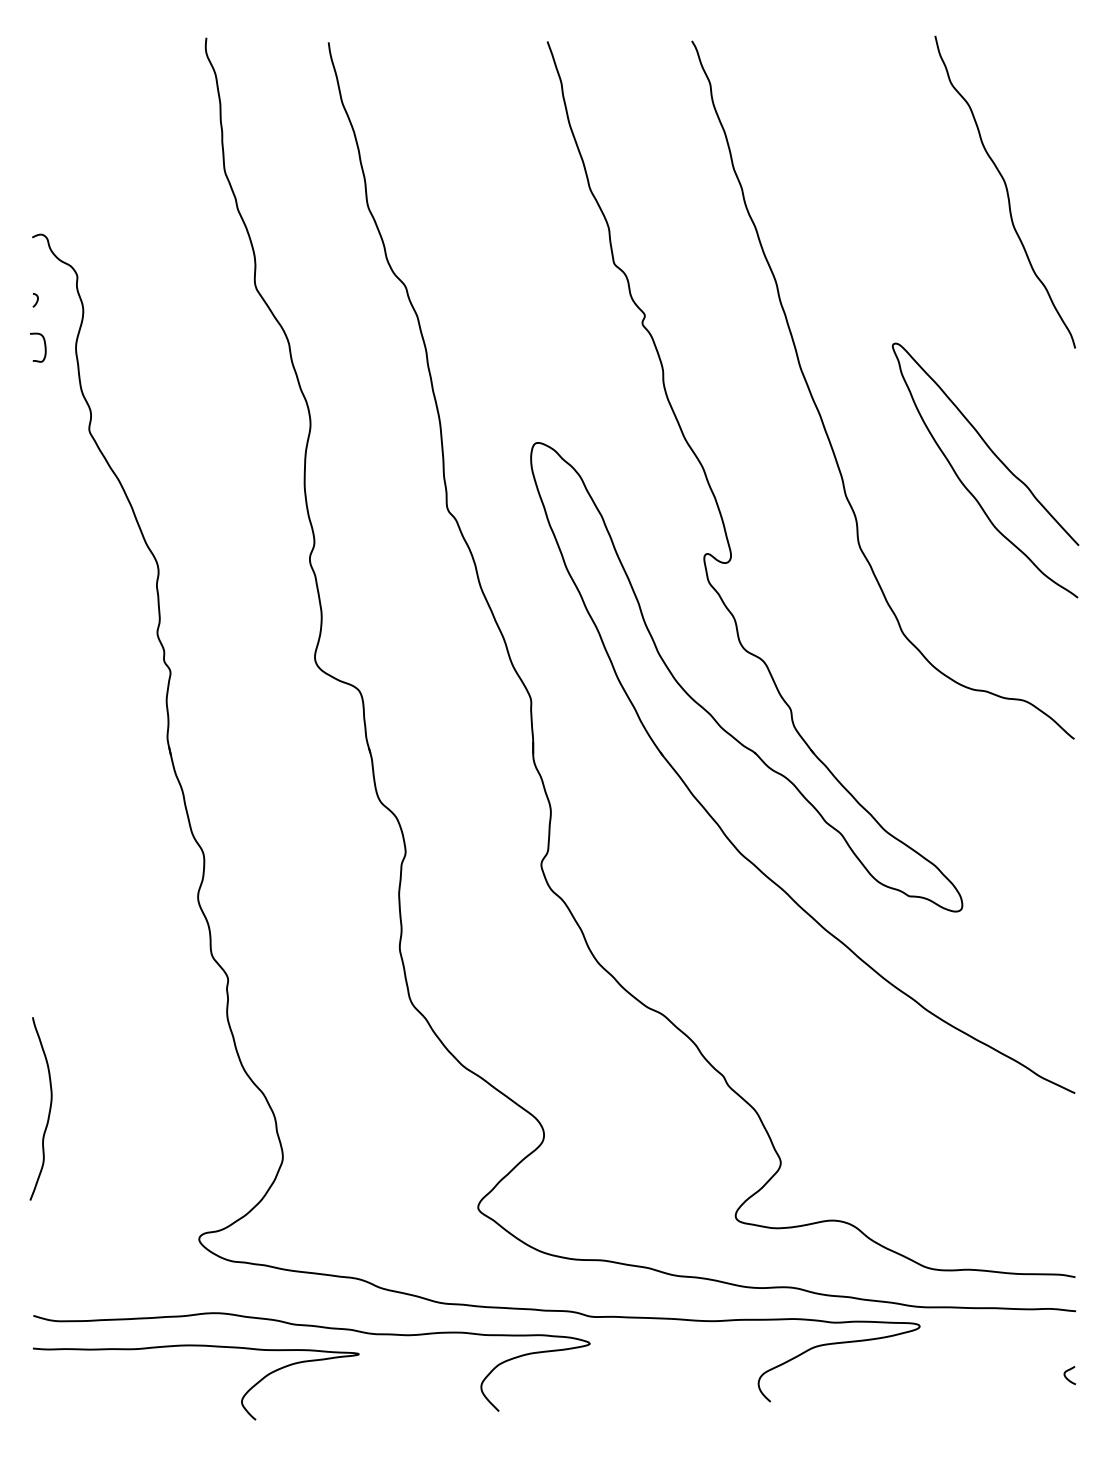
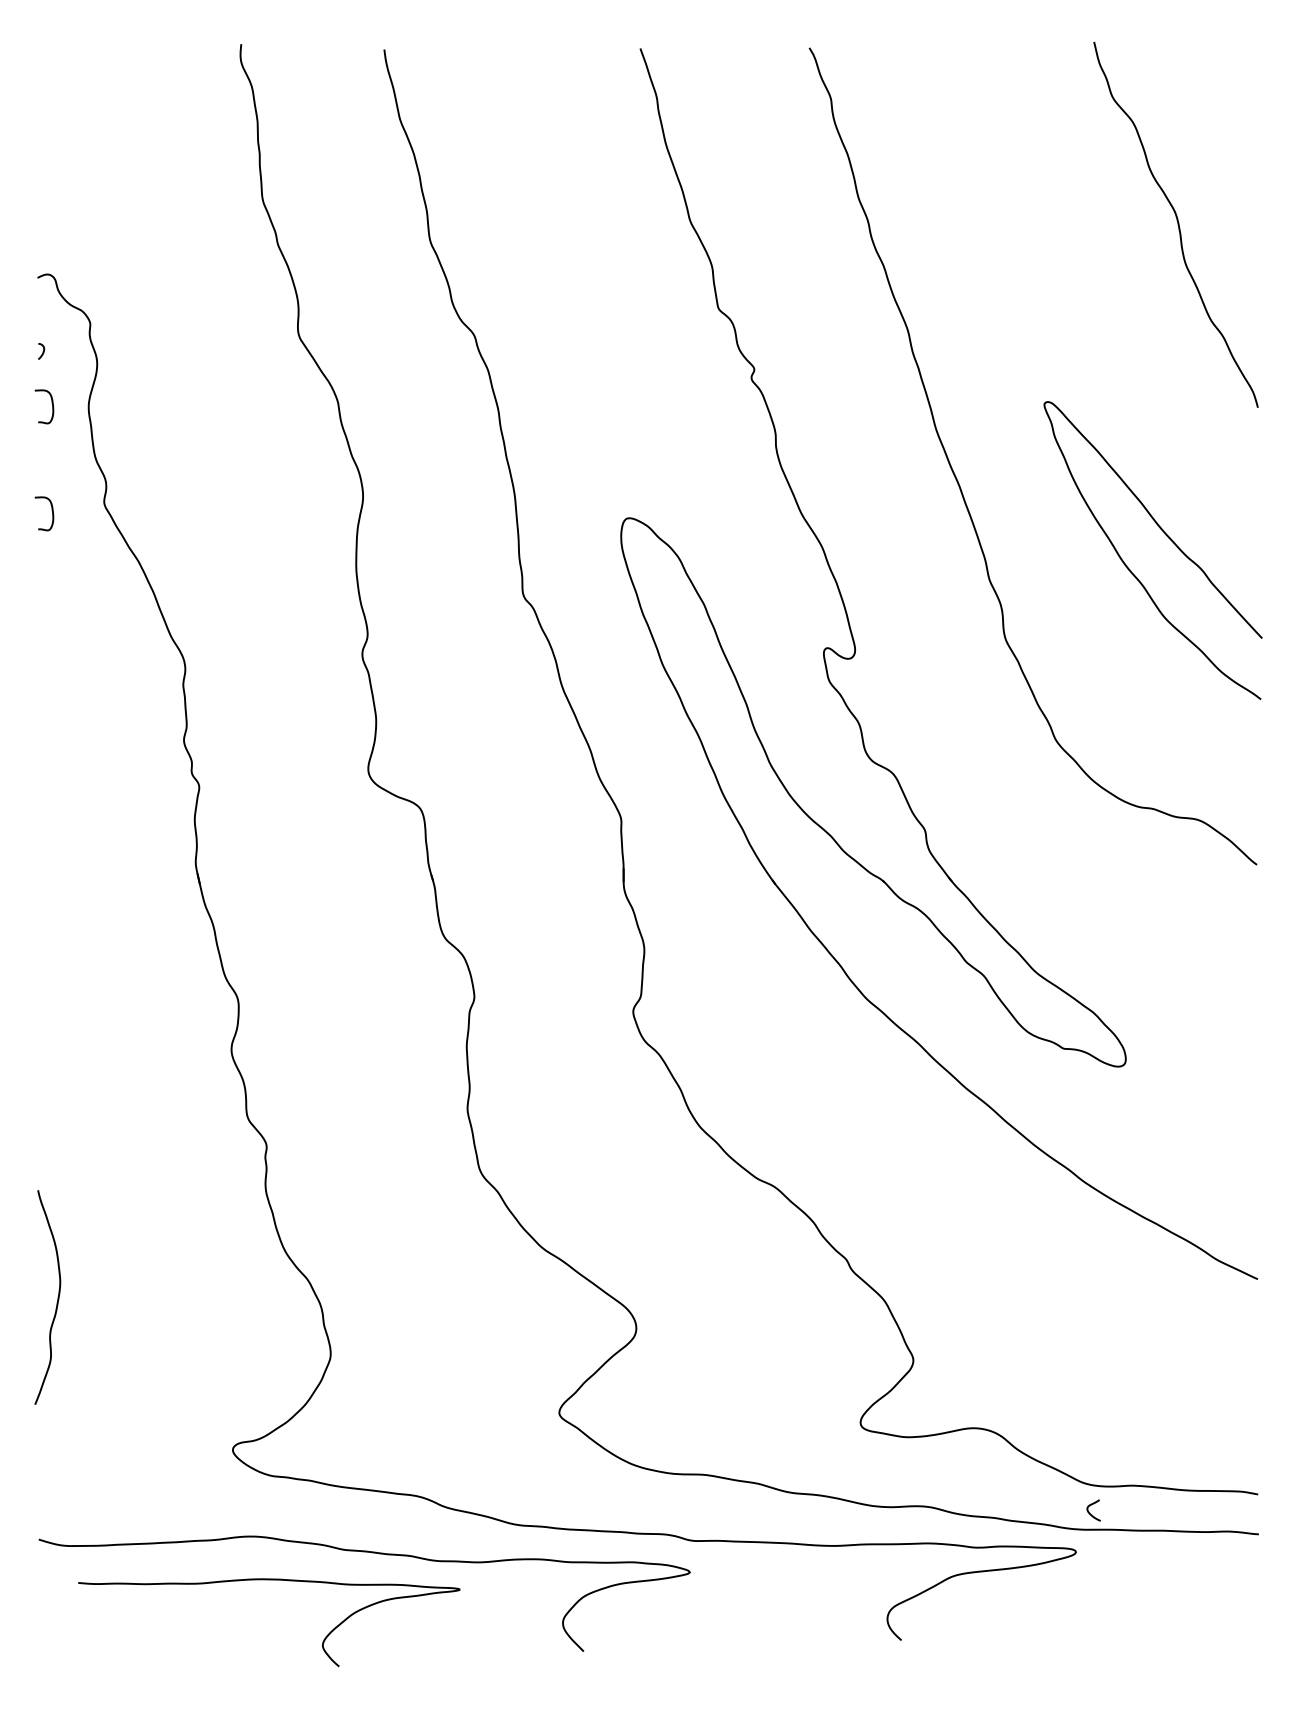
curve: (44, 436) -> (51, 510), added
curve: (196, 1346) -> (269, 1580), moved
curve: (1066, 1376) -> (1089, 1511), moved

